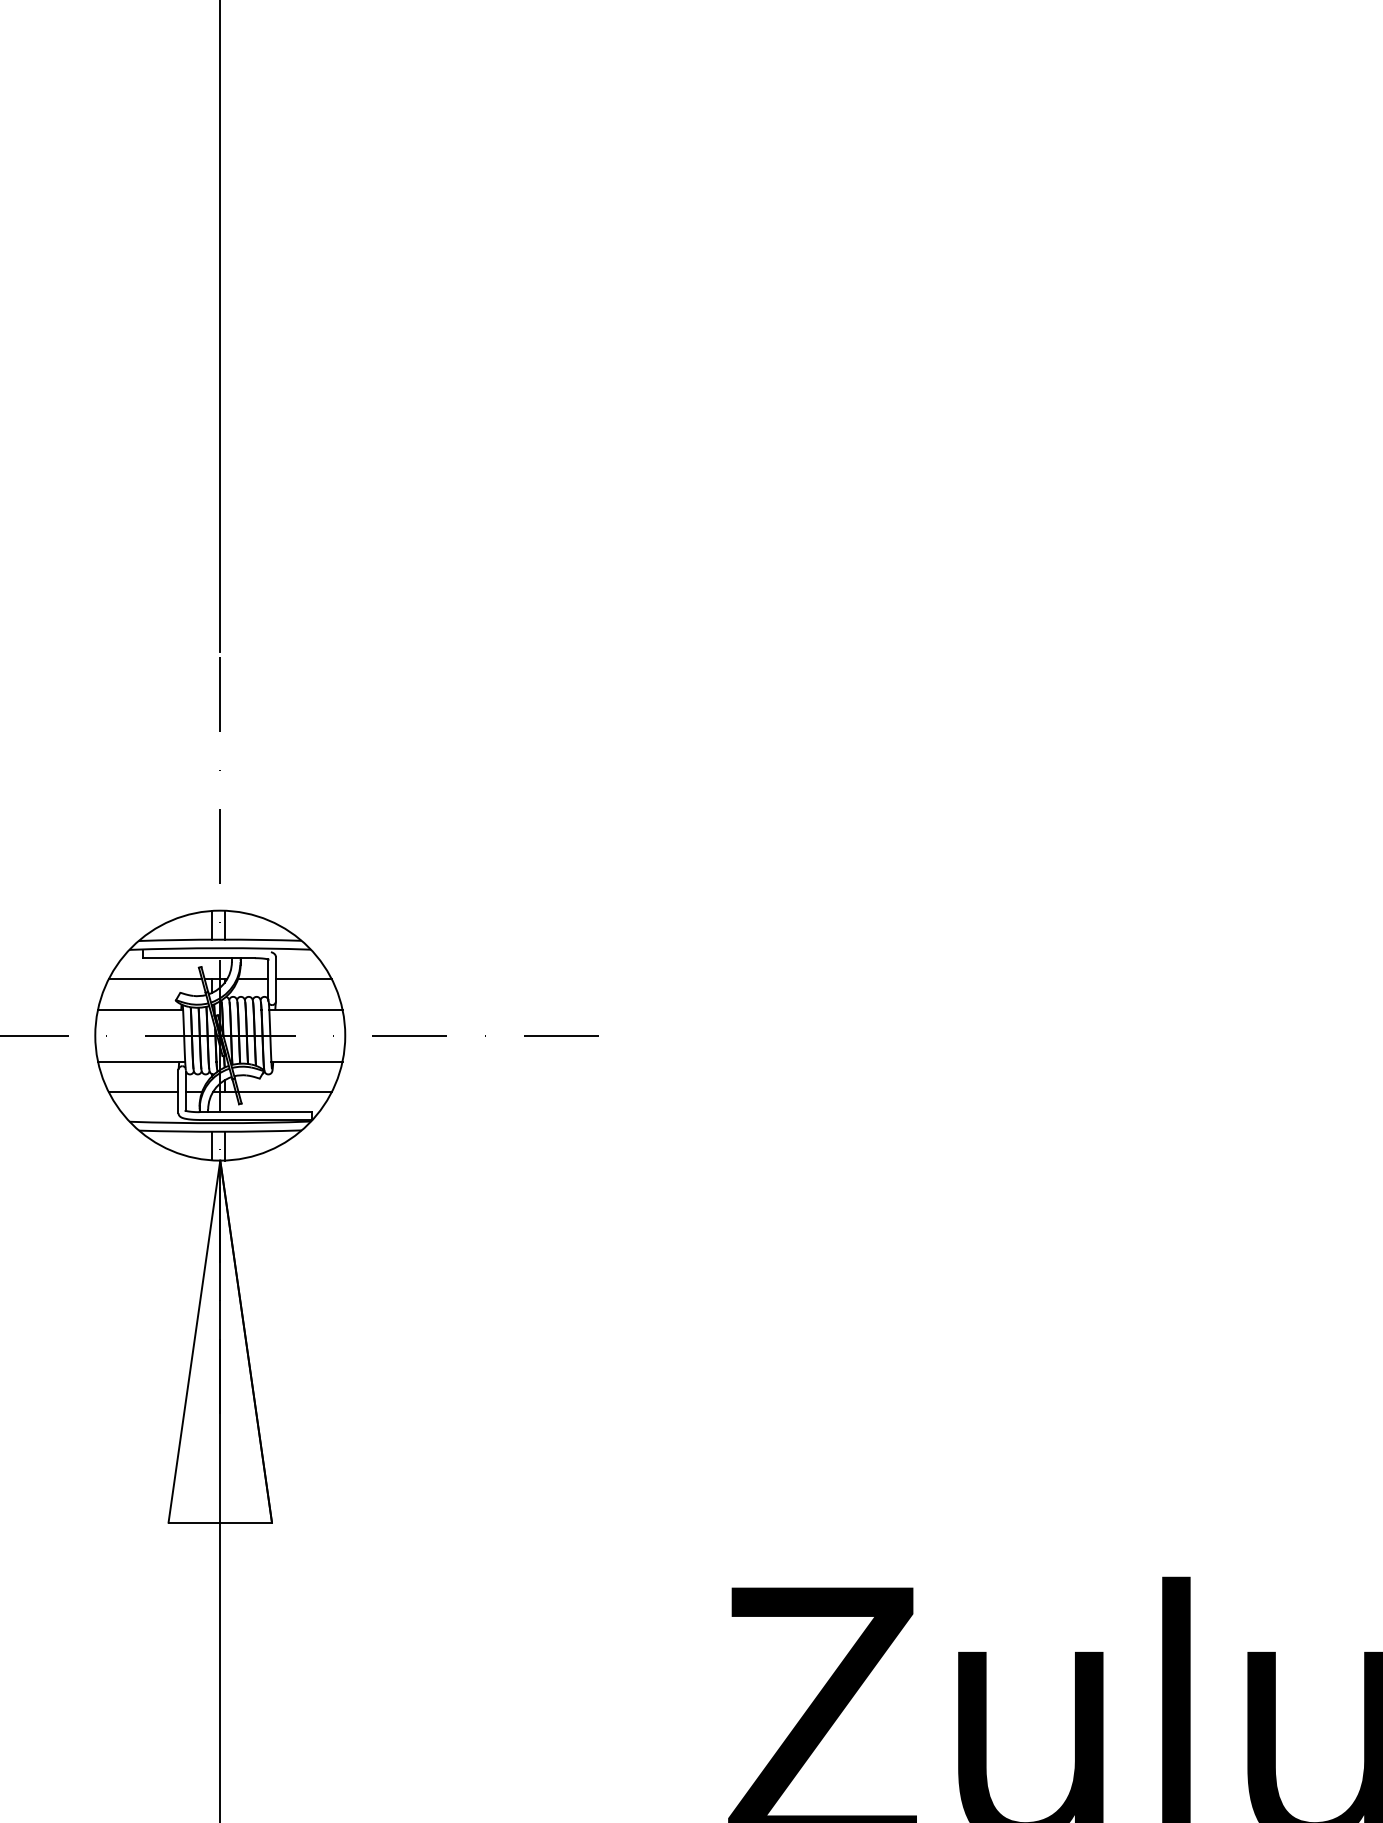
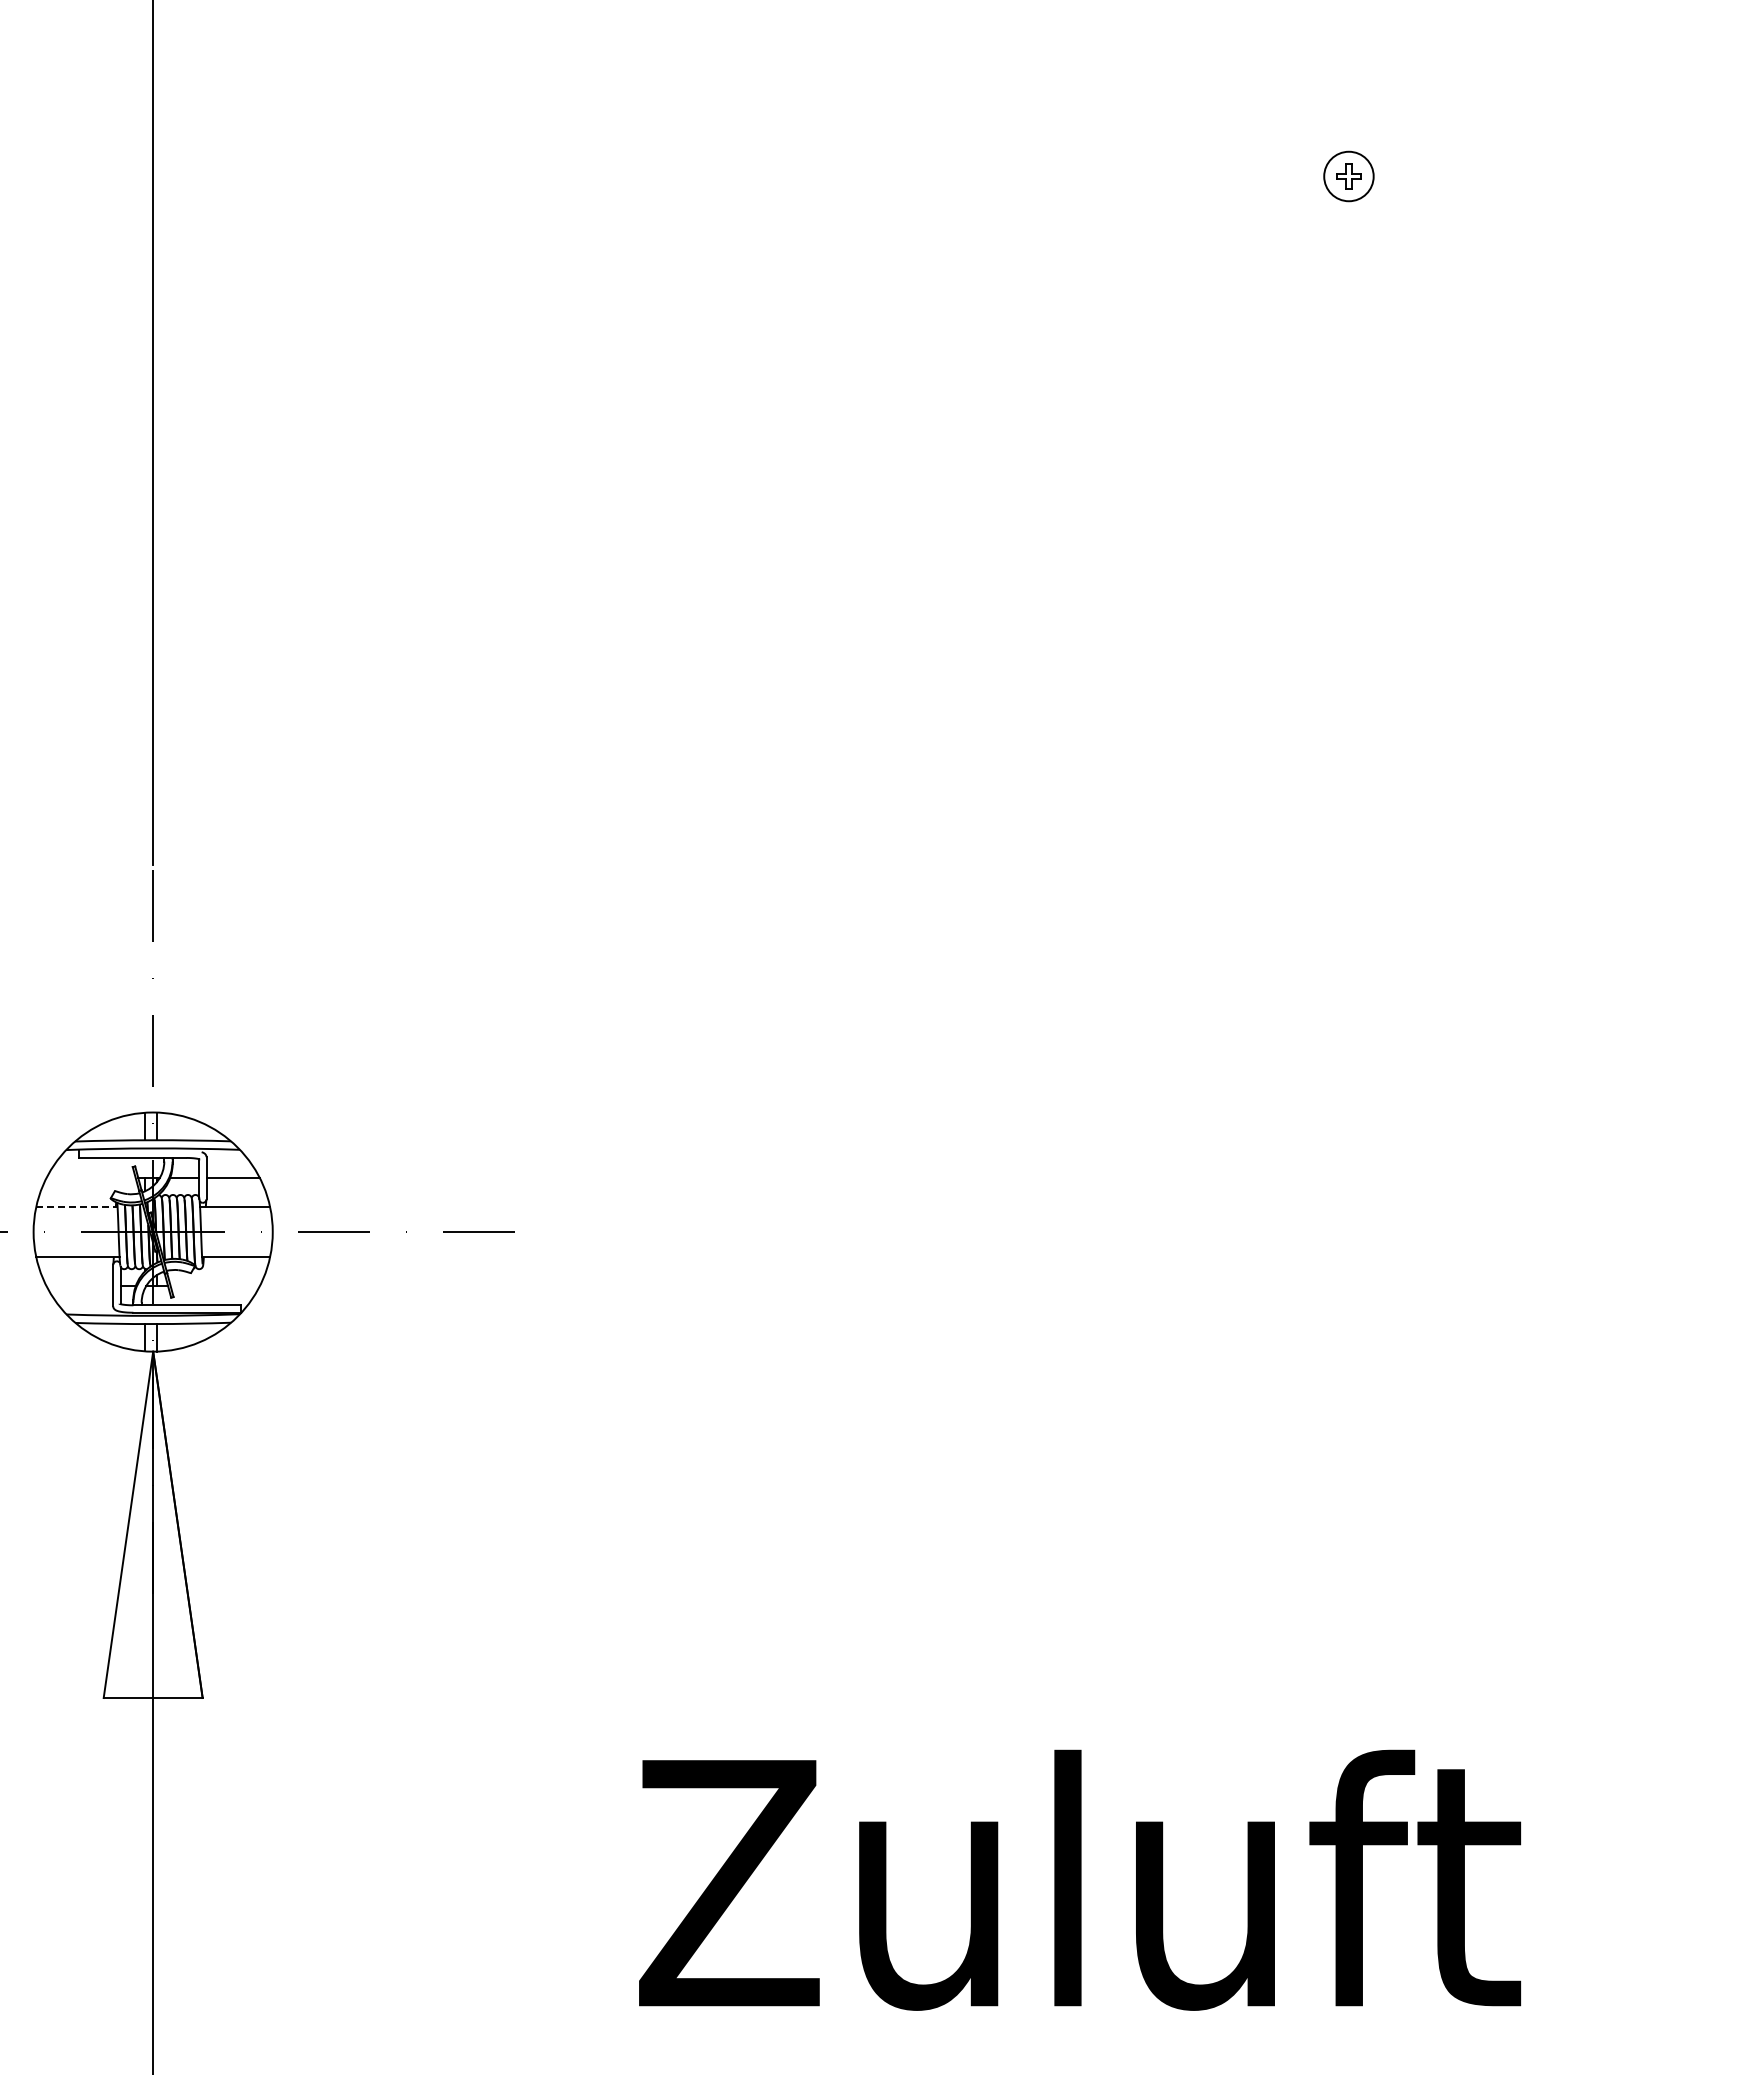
line: (154, 979) -> (90, 1178), removed
line: (140, 1009) -> (76, 1207), solid -> dashed
line: (143, 1091) -> (79, 1285), removed
line: (285, 1091) -> (215, 1285), removed

